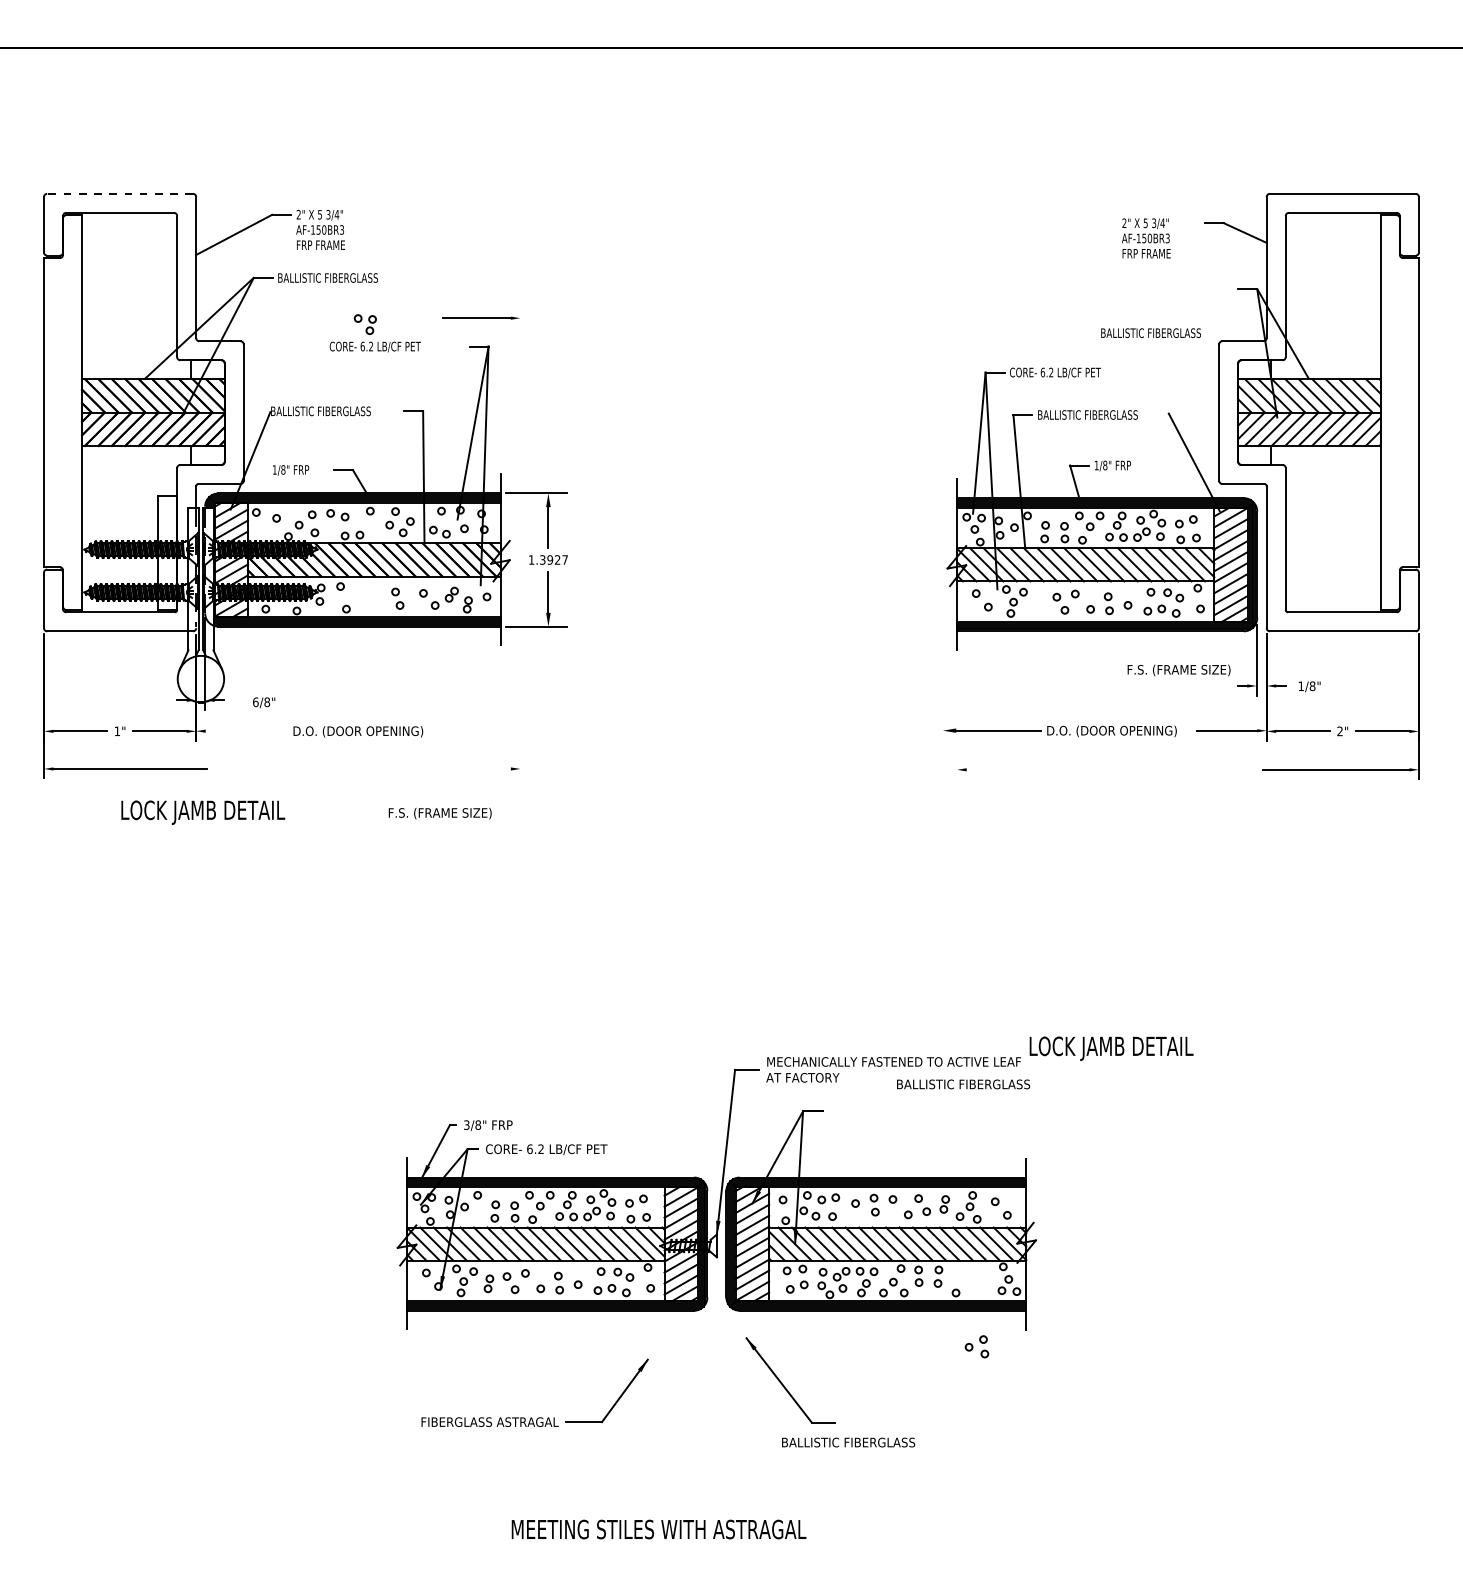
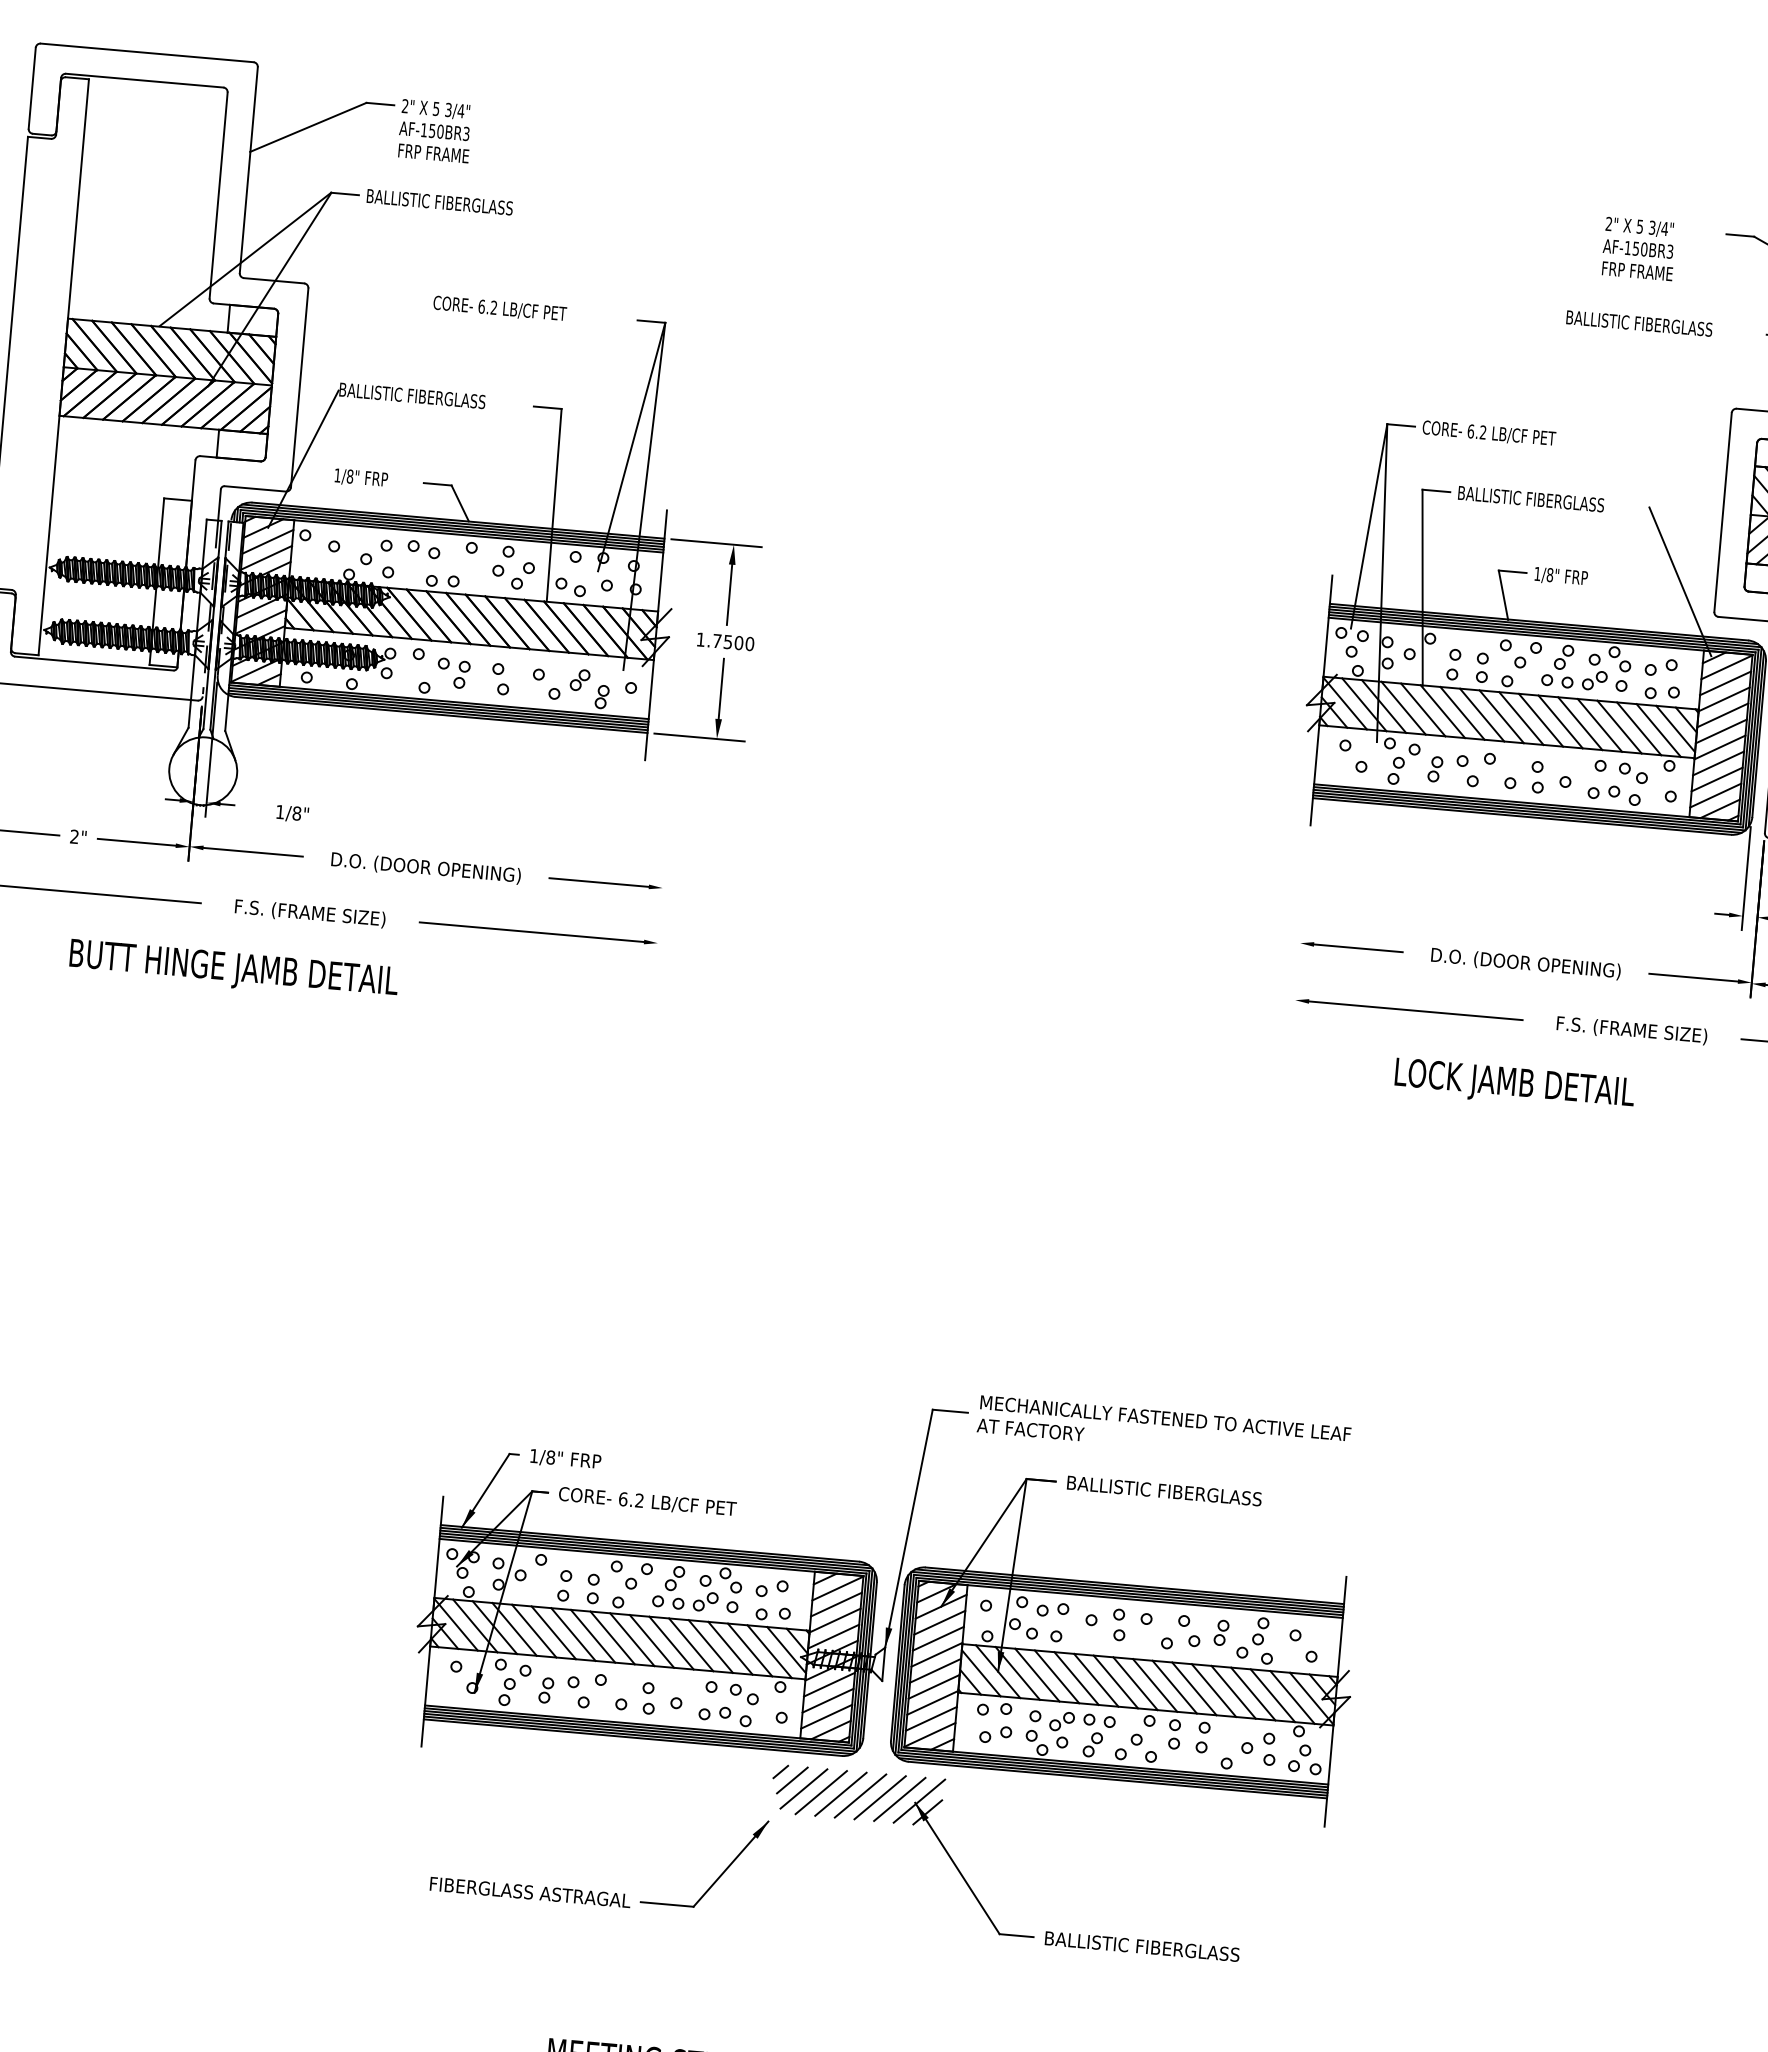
line: (120, 193) -> (147, 52), dashed -> solid
part: (480, 317) -> (604, 881), moved
part: (364, 324) -> (452, 673), moved
text: (1150, 332) -> (1638, 322), moved
text: (554, 559) -> (734, 641), 1.3927 -> 1.7500
part: (1038, 604) -> (1434, 769), added
text: (1178, 670) -> (1631, 1030), moved
text: (255, 702) -> (279, 812), 6/8" -> 1/8"
text: (116, 730) -> (73, 835), 1" -> 2"
part: (992, 730) -> (1351, 947), size x0.71
line: (239, 731) -> (252, 852), added
line: (433, 768) -> (531, 931), added
line: (1039, 769) -> (1415, 1010), added
text: (234, 812) -> (235, 970), LOCK JAMB DETAIL -> BUTT HINGE JAMB DETAIL
text: (439, 813) -> (309, 913), moved
text: (1111, 1048) -> (1514, 1085), moved
text: (963, 1084) -> (1164, 1491), moved
text: (466, 1124) -> (533, 1455), 3/8" -> 1/8"
hatch: (706, 1336) -> (856, 1795), added
part: (976, 1346) -> (1258, 1747), moved
text: (848, 1442) -> (1142, 1946), moved

